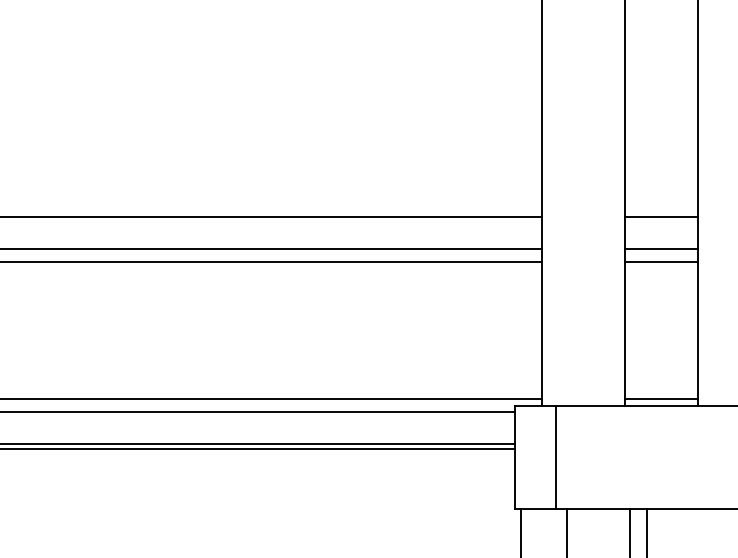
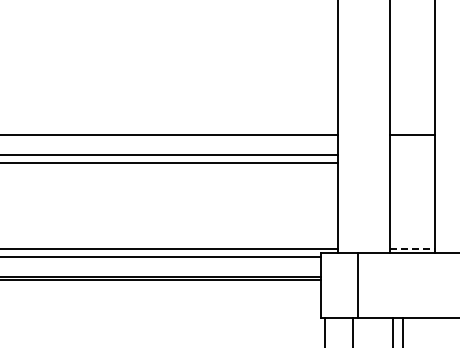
line: (660, 249) -> (411, 155), removed
line: (660, 262) -> (411, 163), removed
line: (661, 398) -> (412, 248), solid -> dashed
line: (555, 457) -> (357, 285), moved

